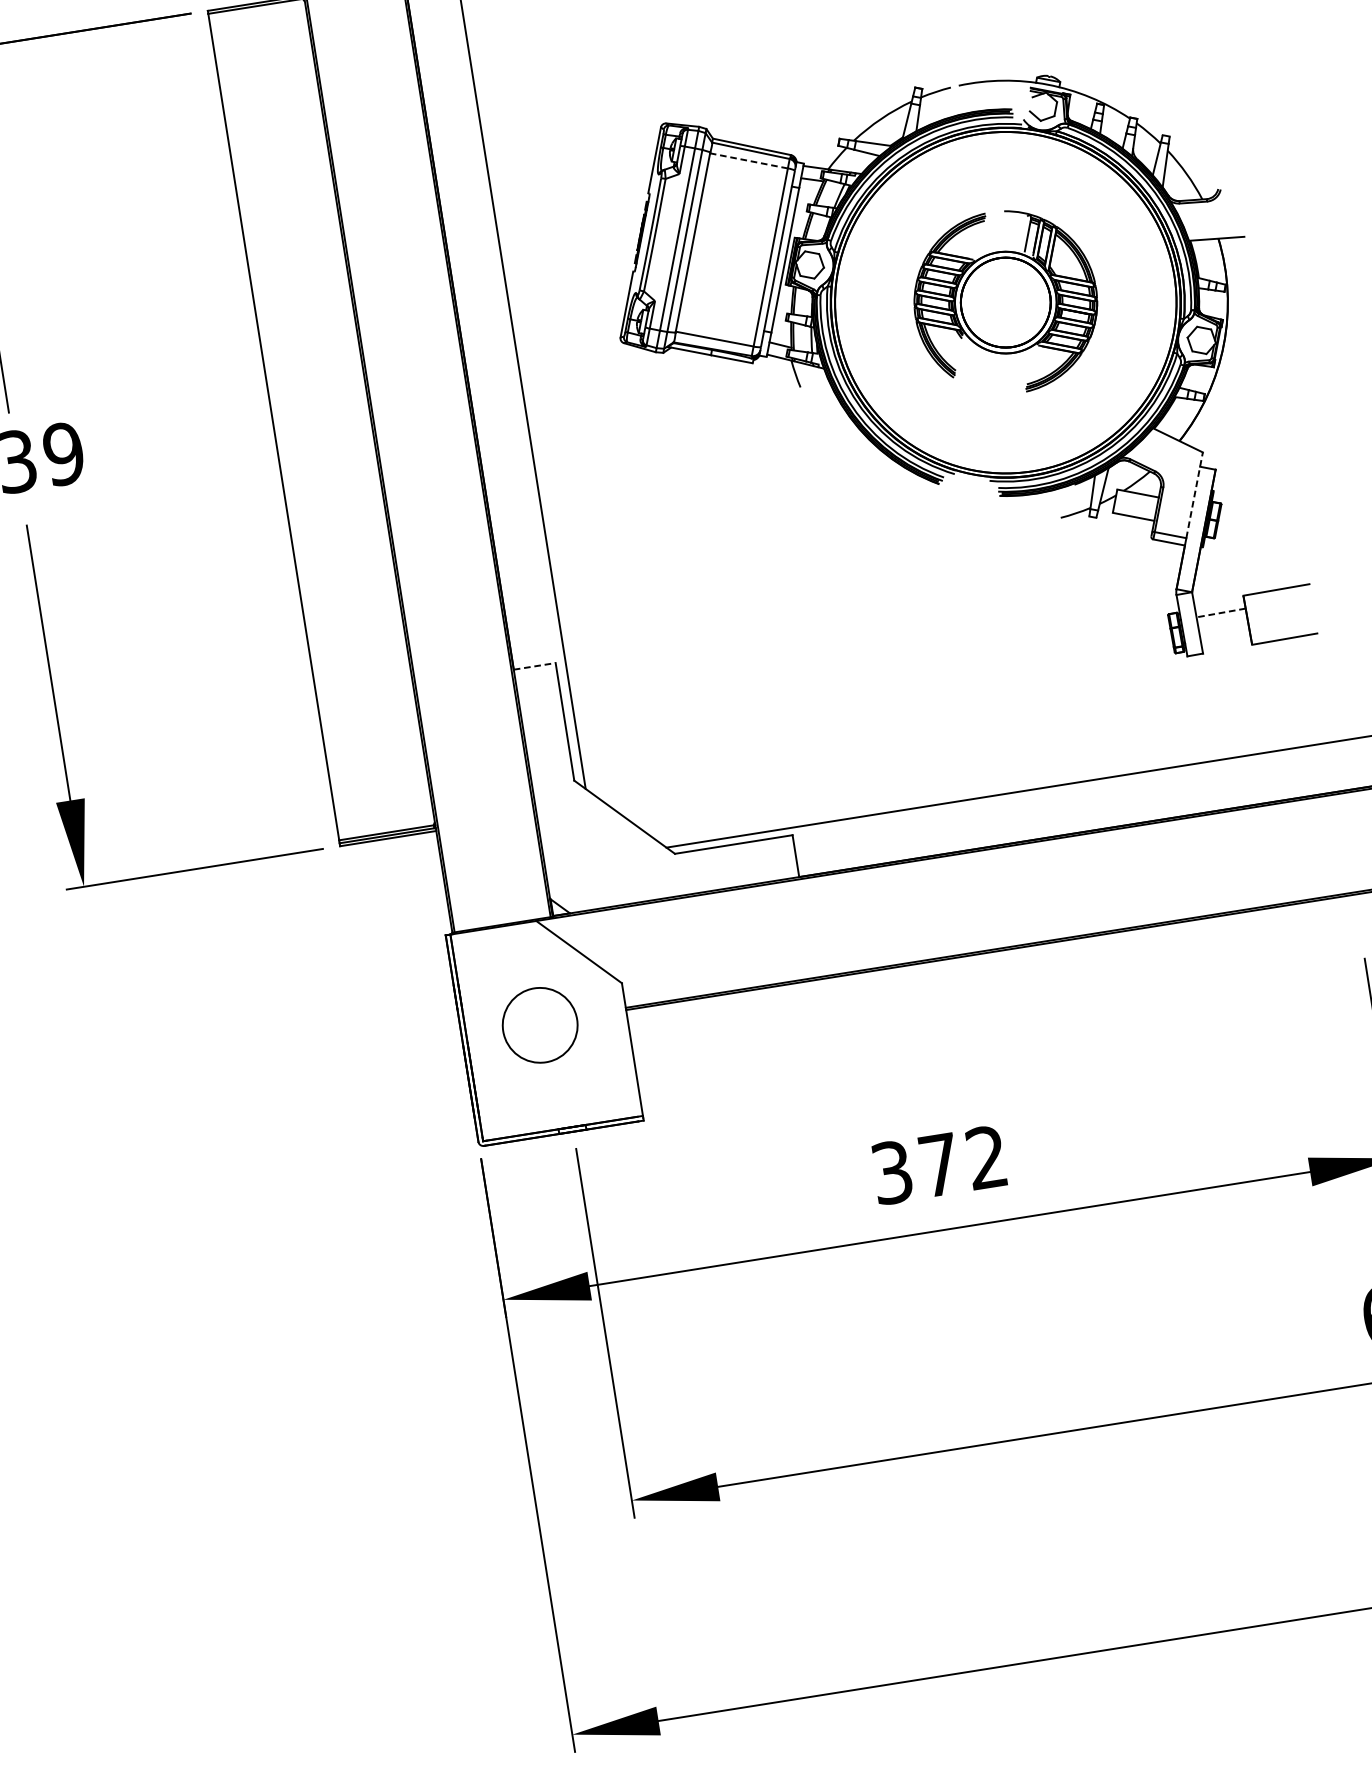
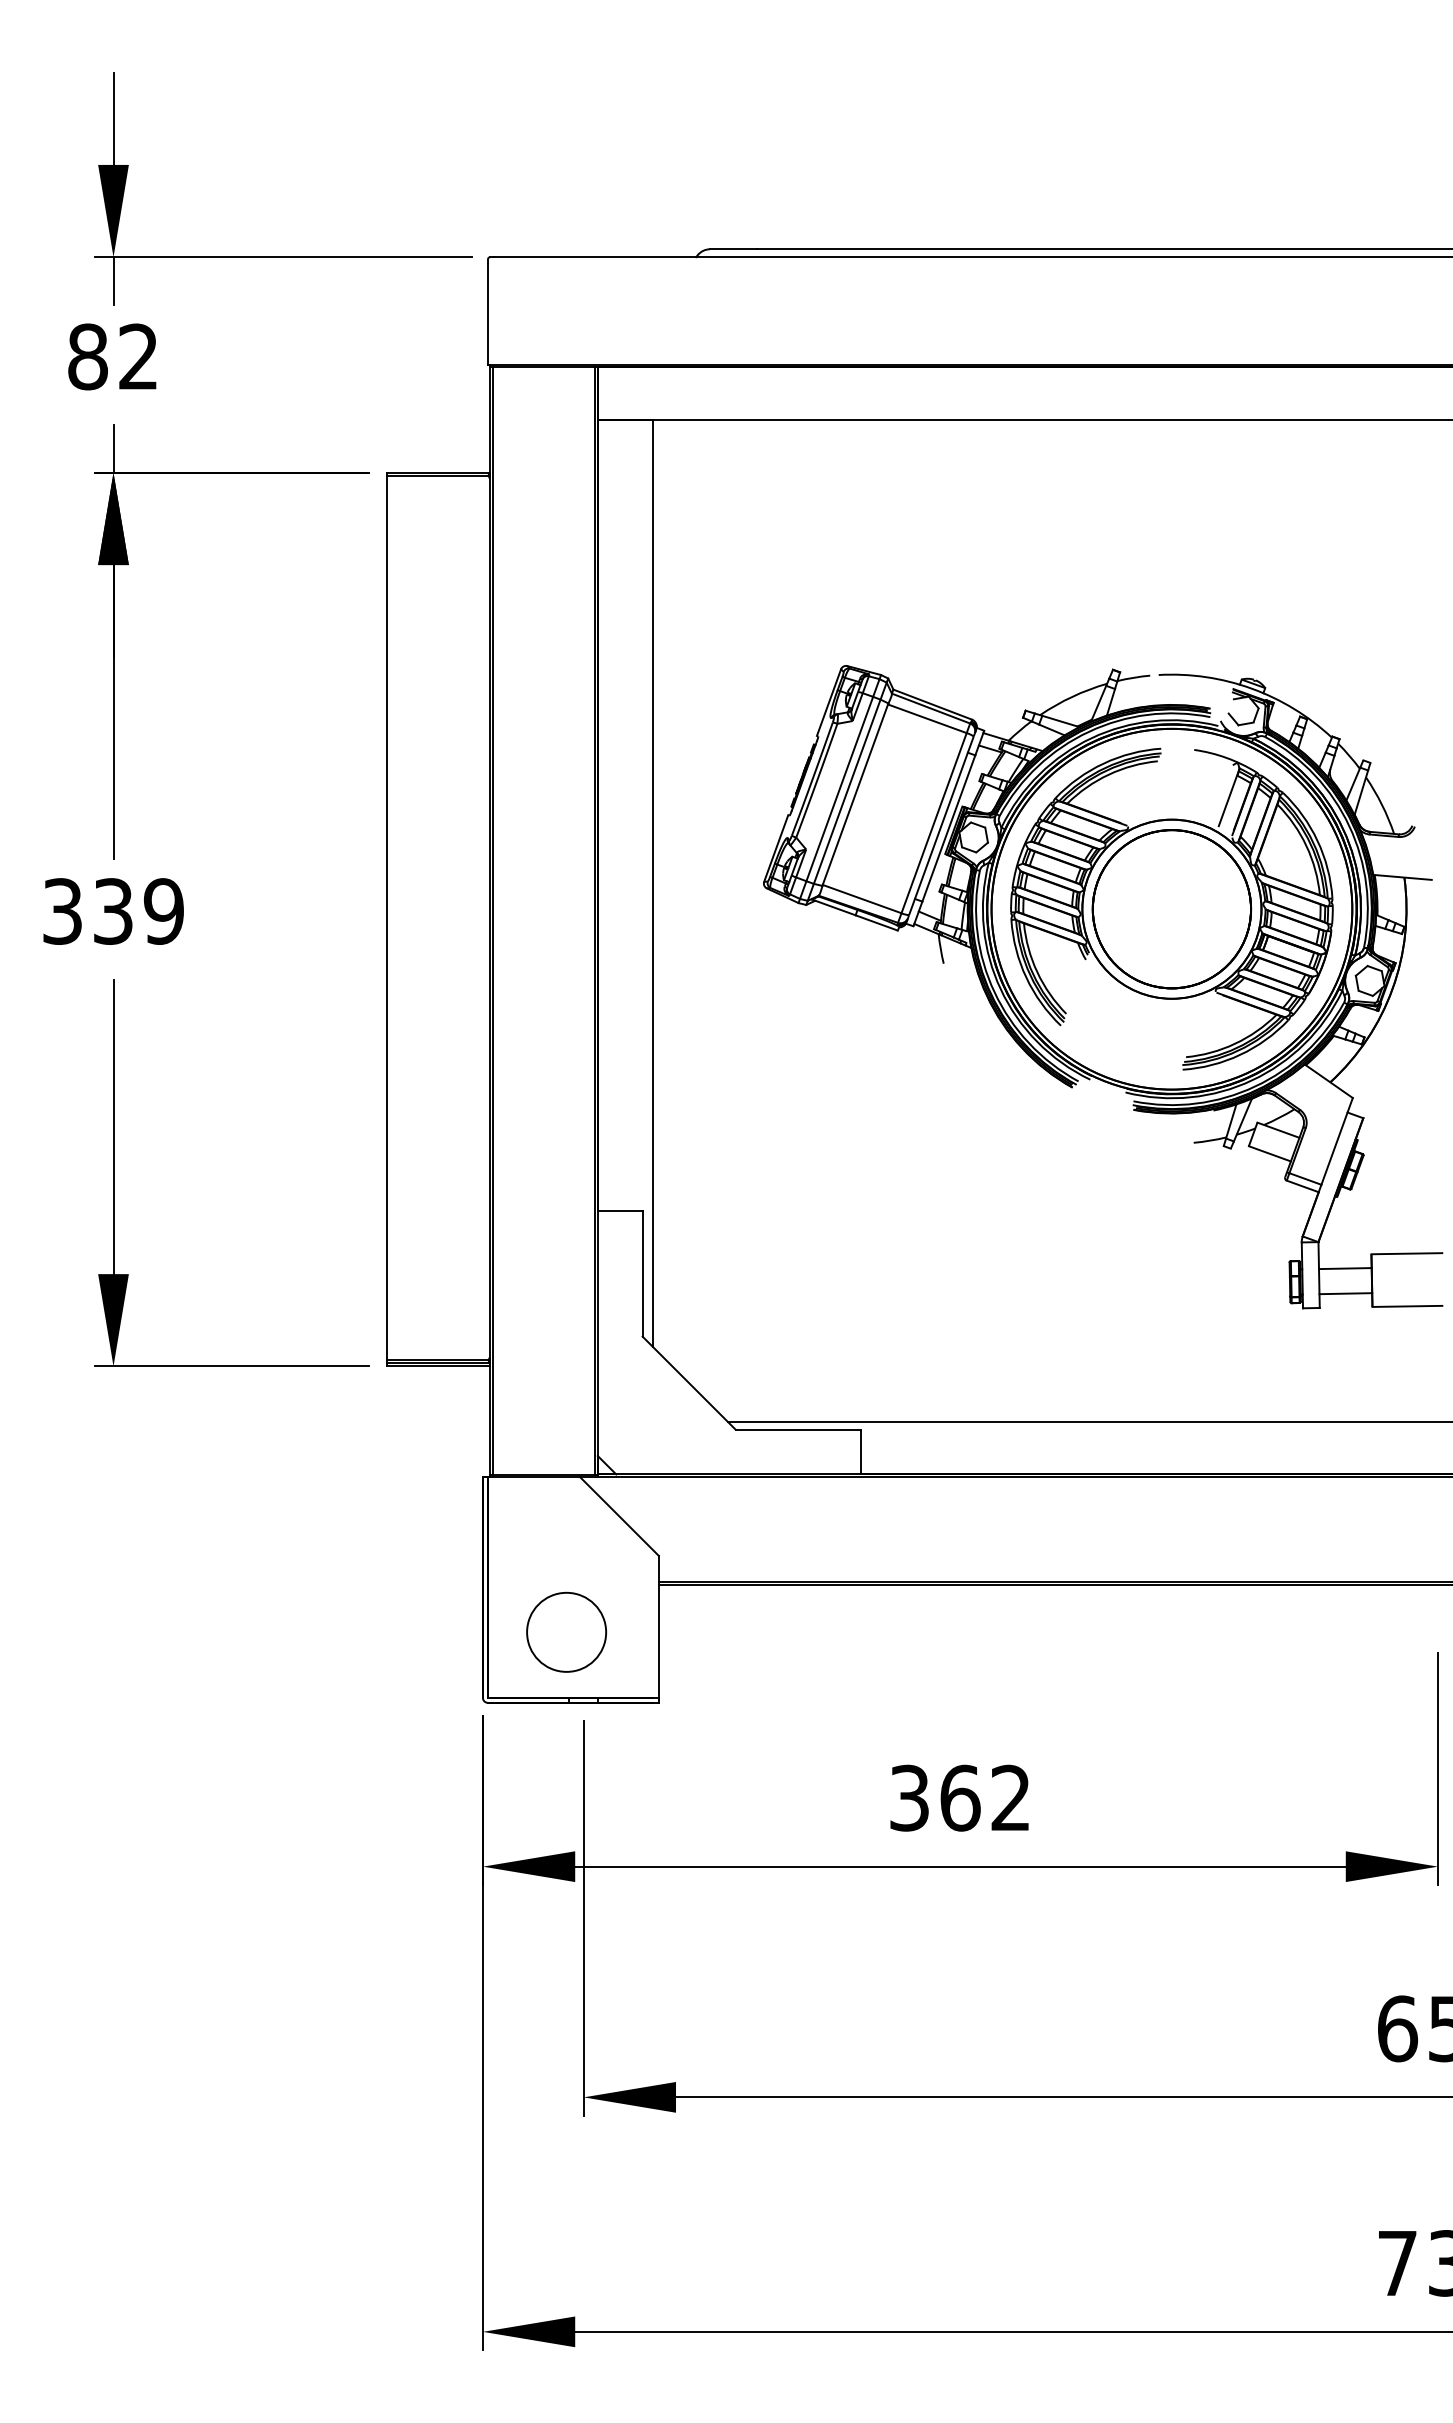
line: (749, 160) -> (927, 718), dashed -> solid
part: (1005, 302) -> (1171, 908), size x1.67
line: (1194, 494) -> (1337, 1140), dashed -> solid
line: (1220, 613) -> (1344, 1268), dashed -> solid
line: (1224, 636) -> (1345, 1293), added
line: (534, 666) -> (620, 1210), dashed -> solid
circle: (539, 1024) -> (566, 1631), moved
text: (939, 1164) -> (960, 1797), 372 -> 362

